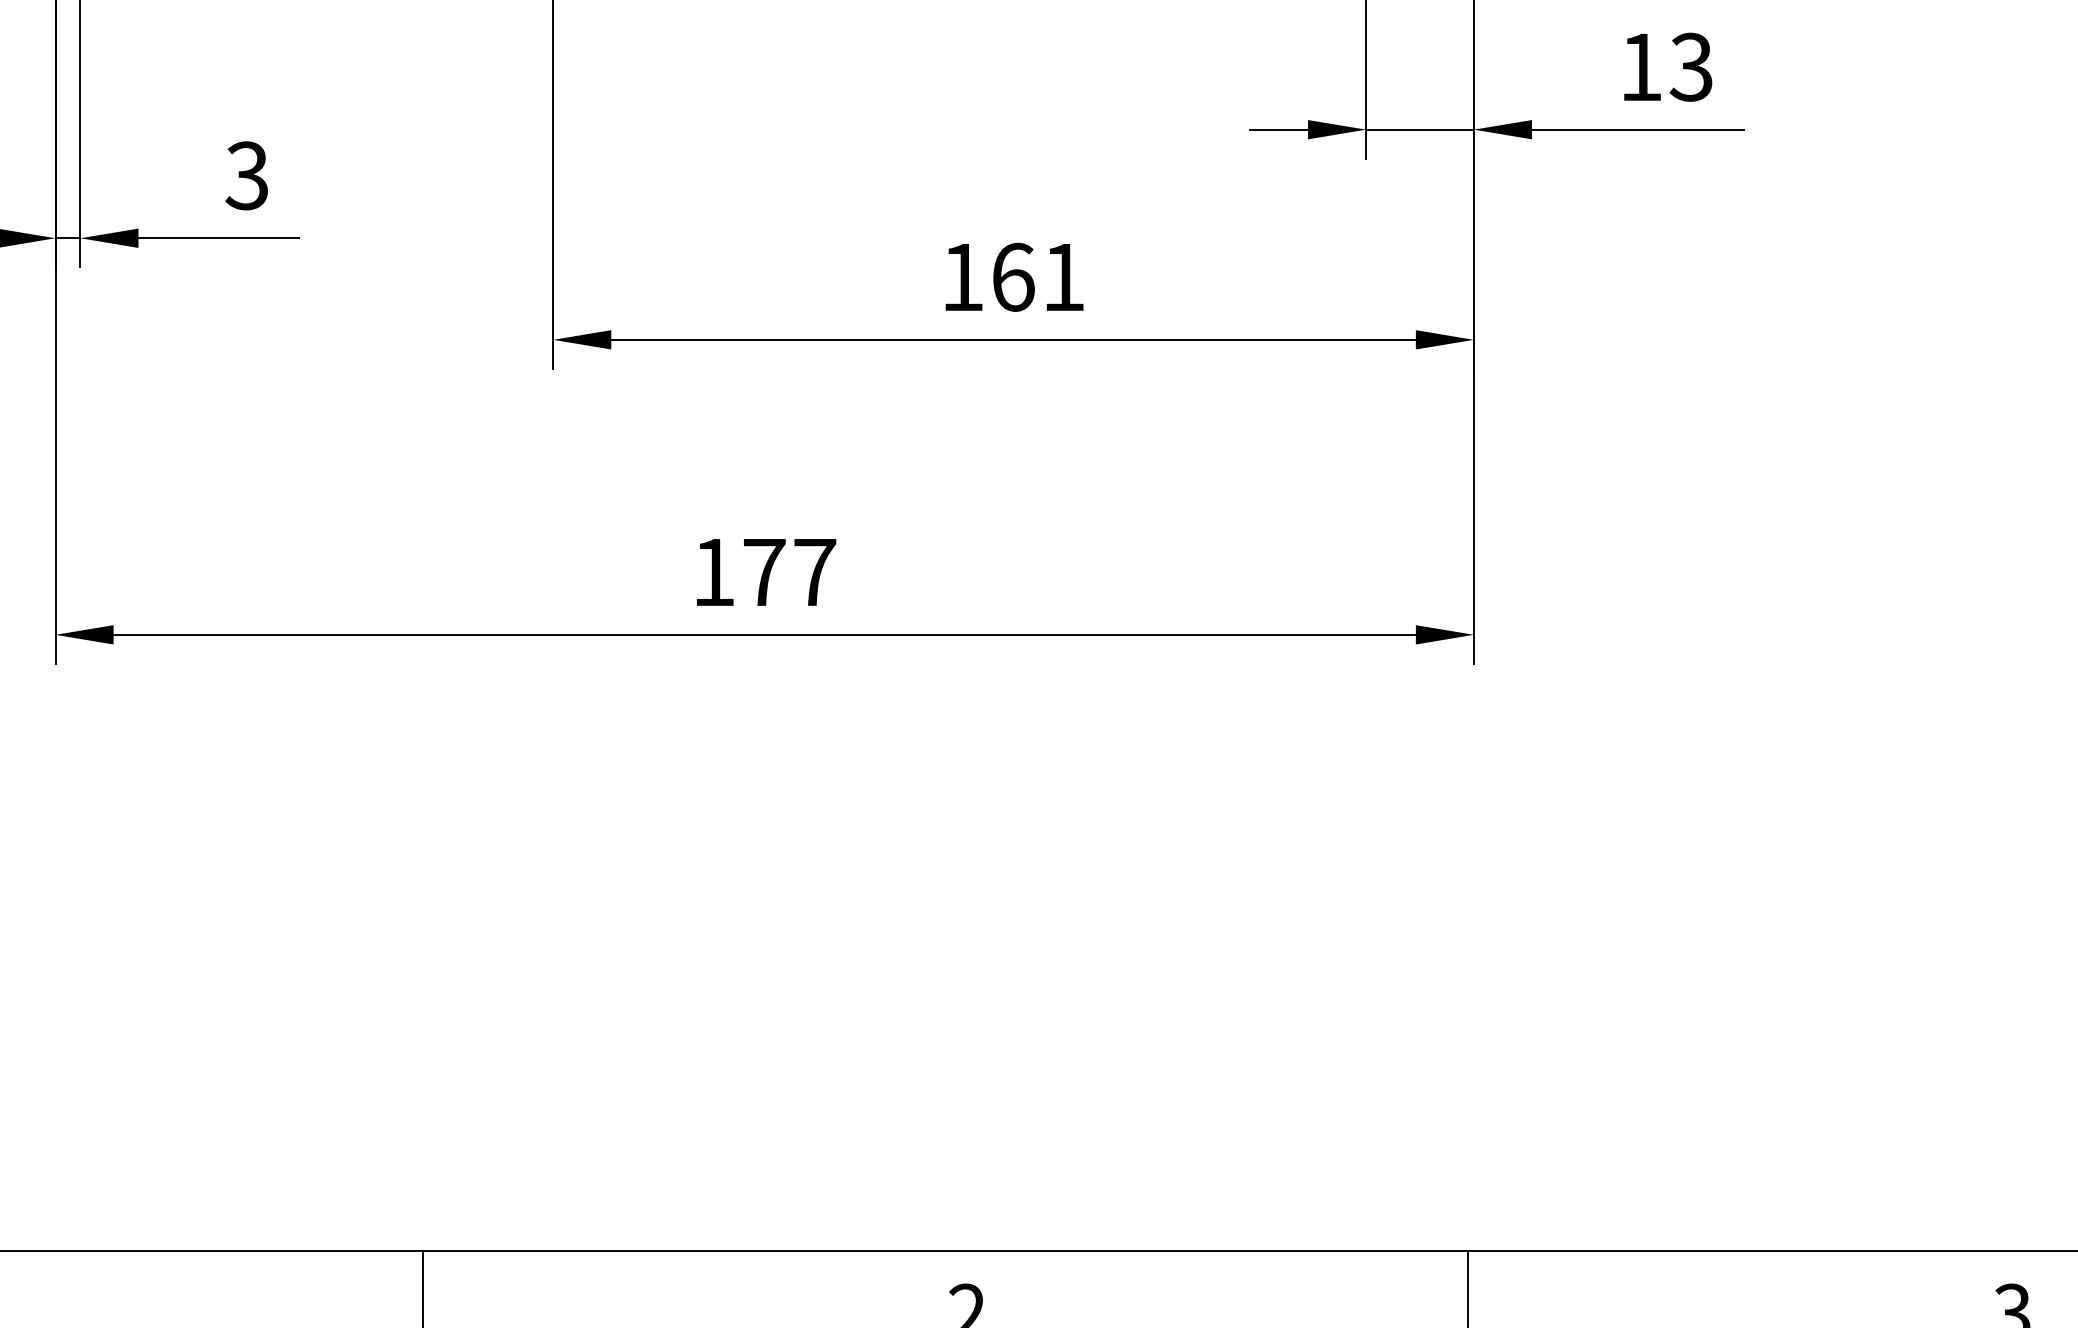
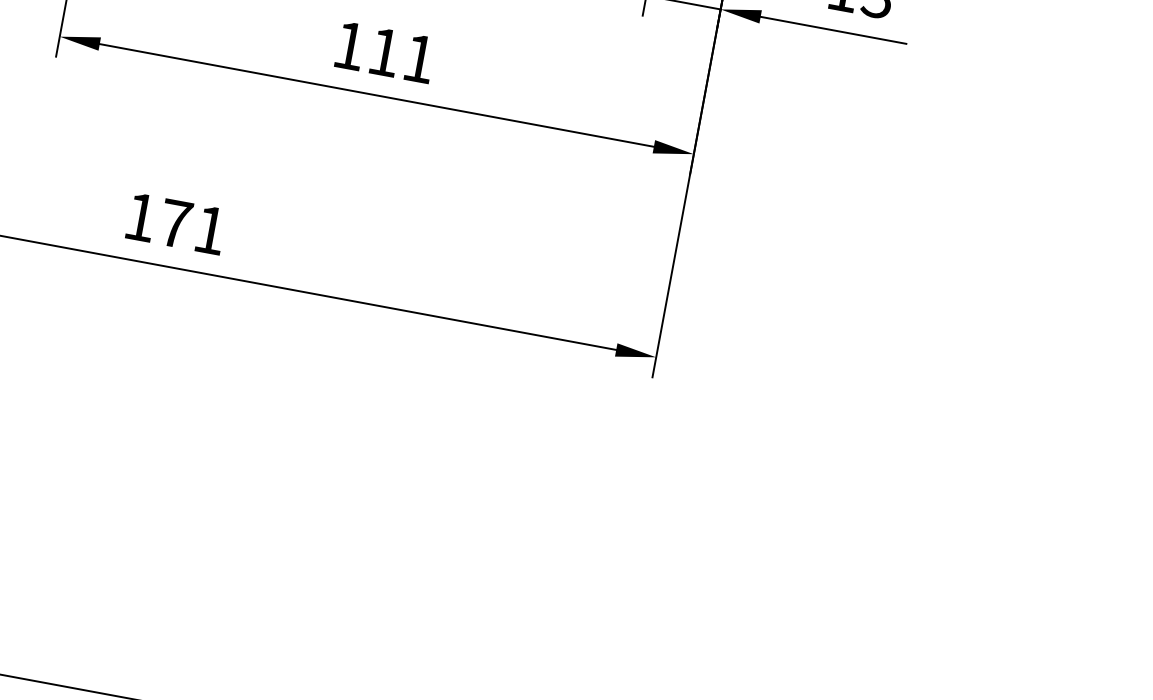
text: (1013, 276) -> (384, 51), 161 -> 111
text: (815, 572) -> (210, 230), 177 -> 171

